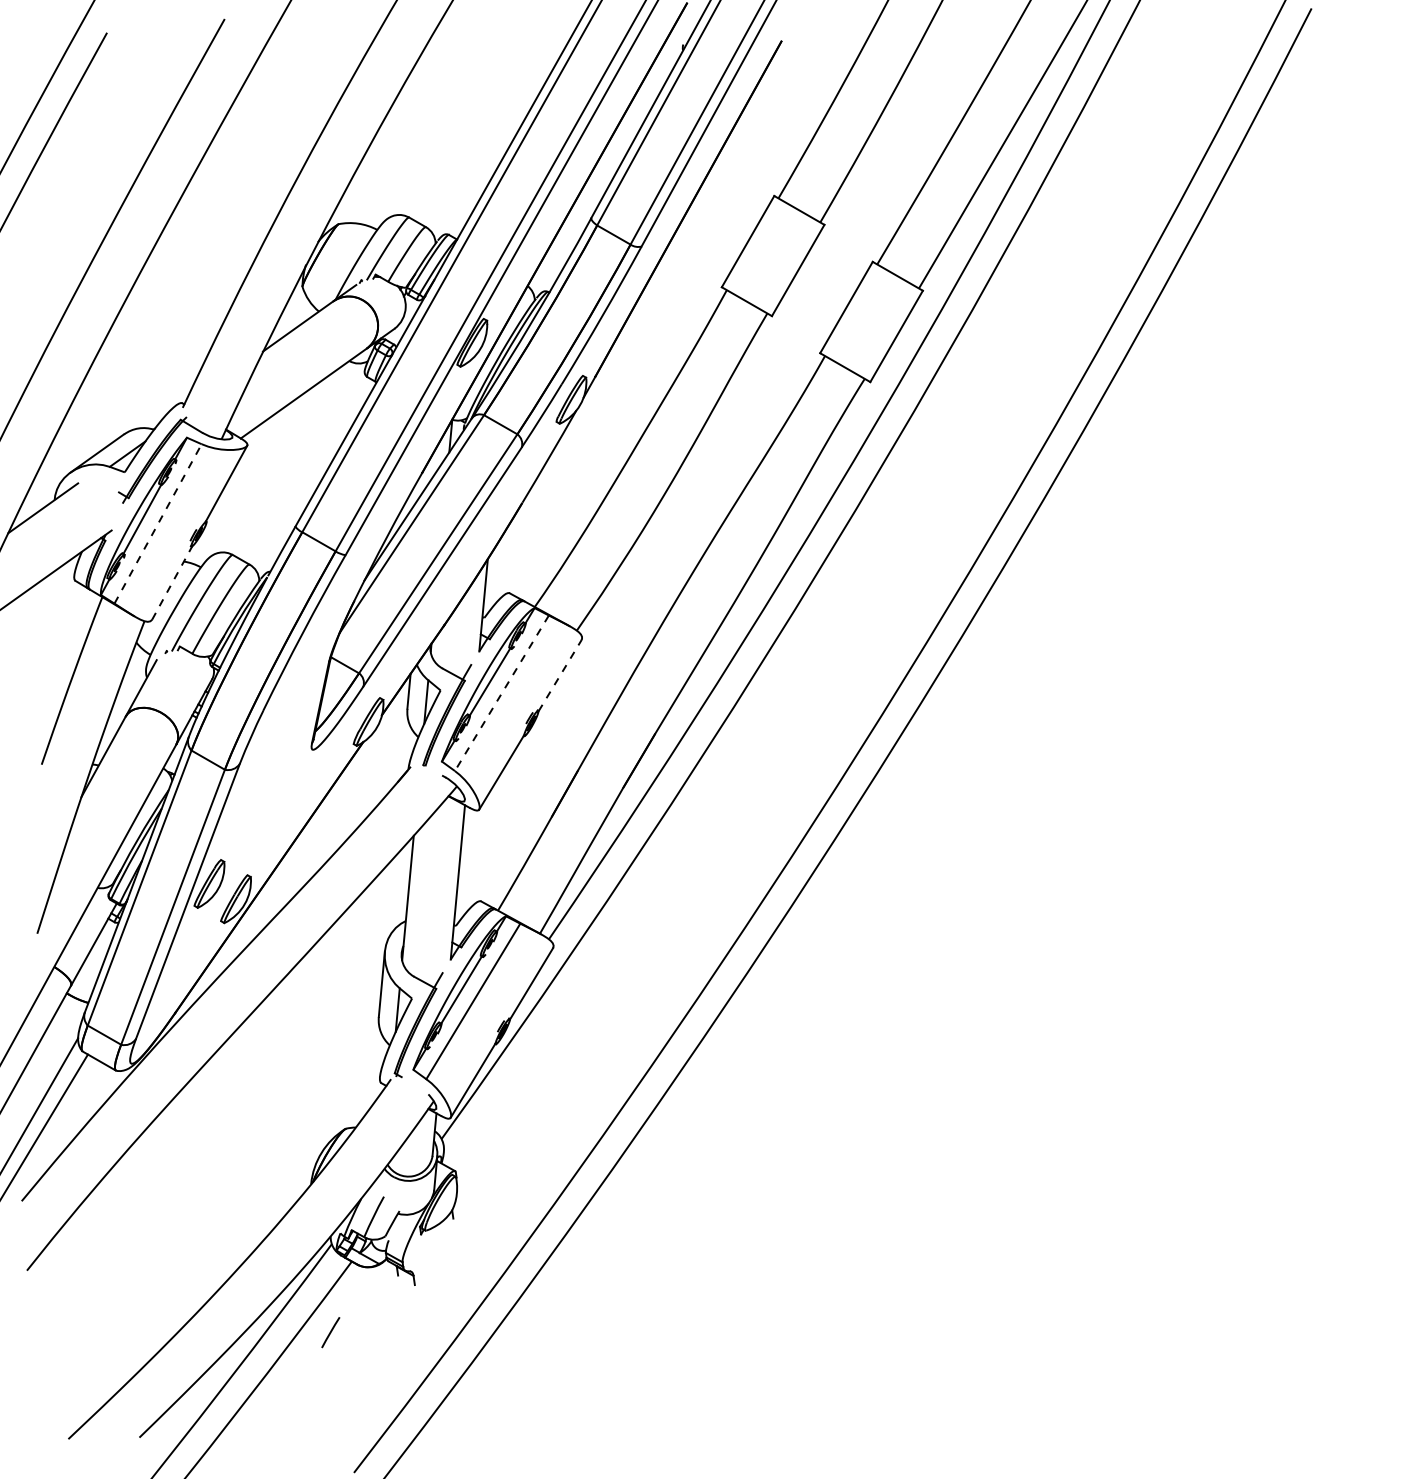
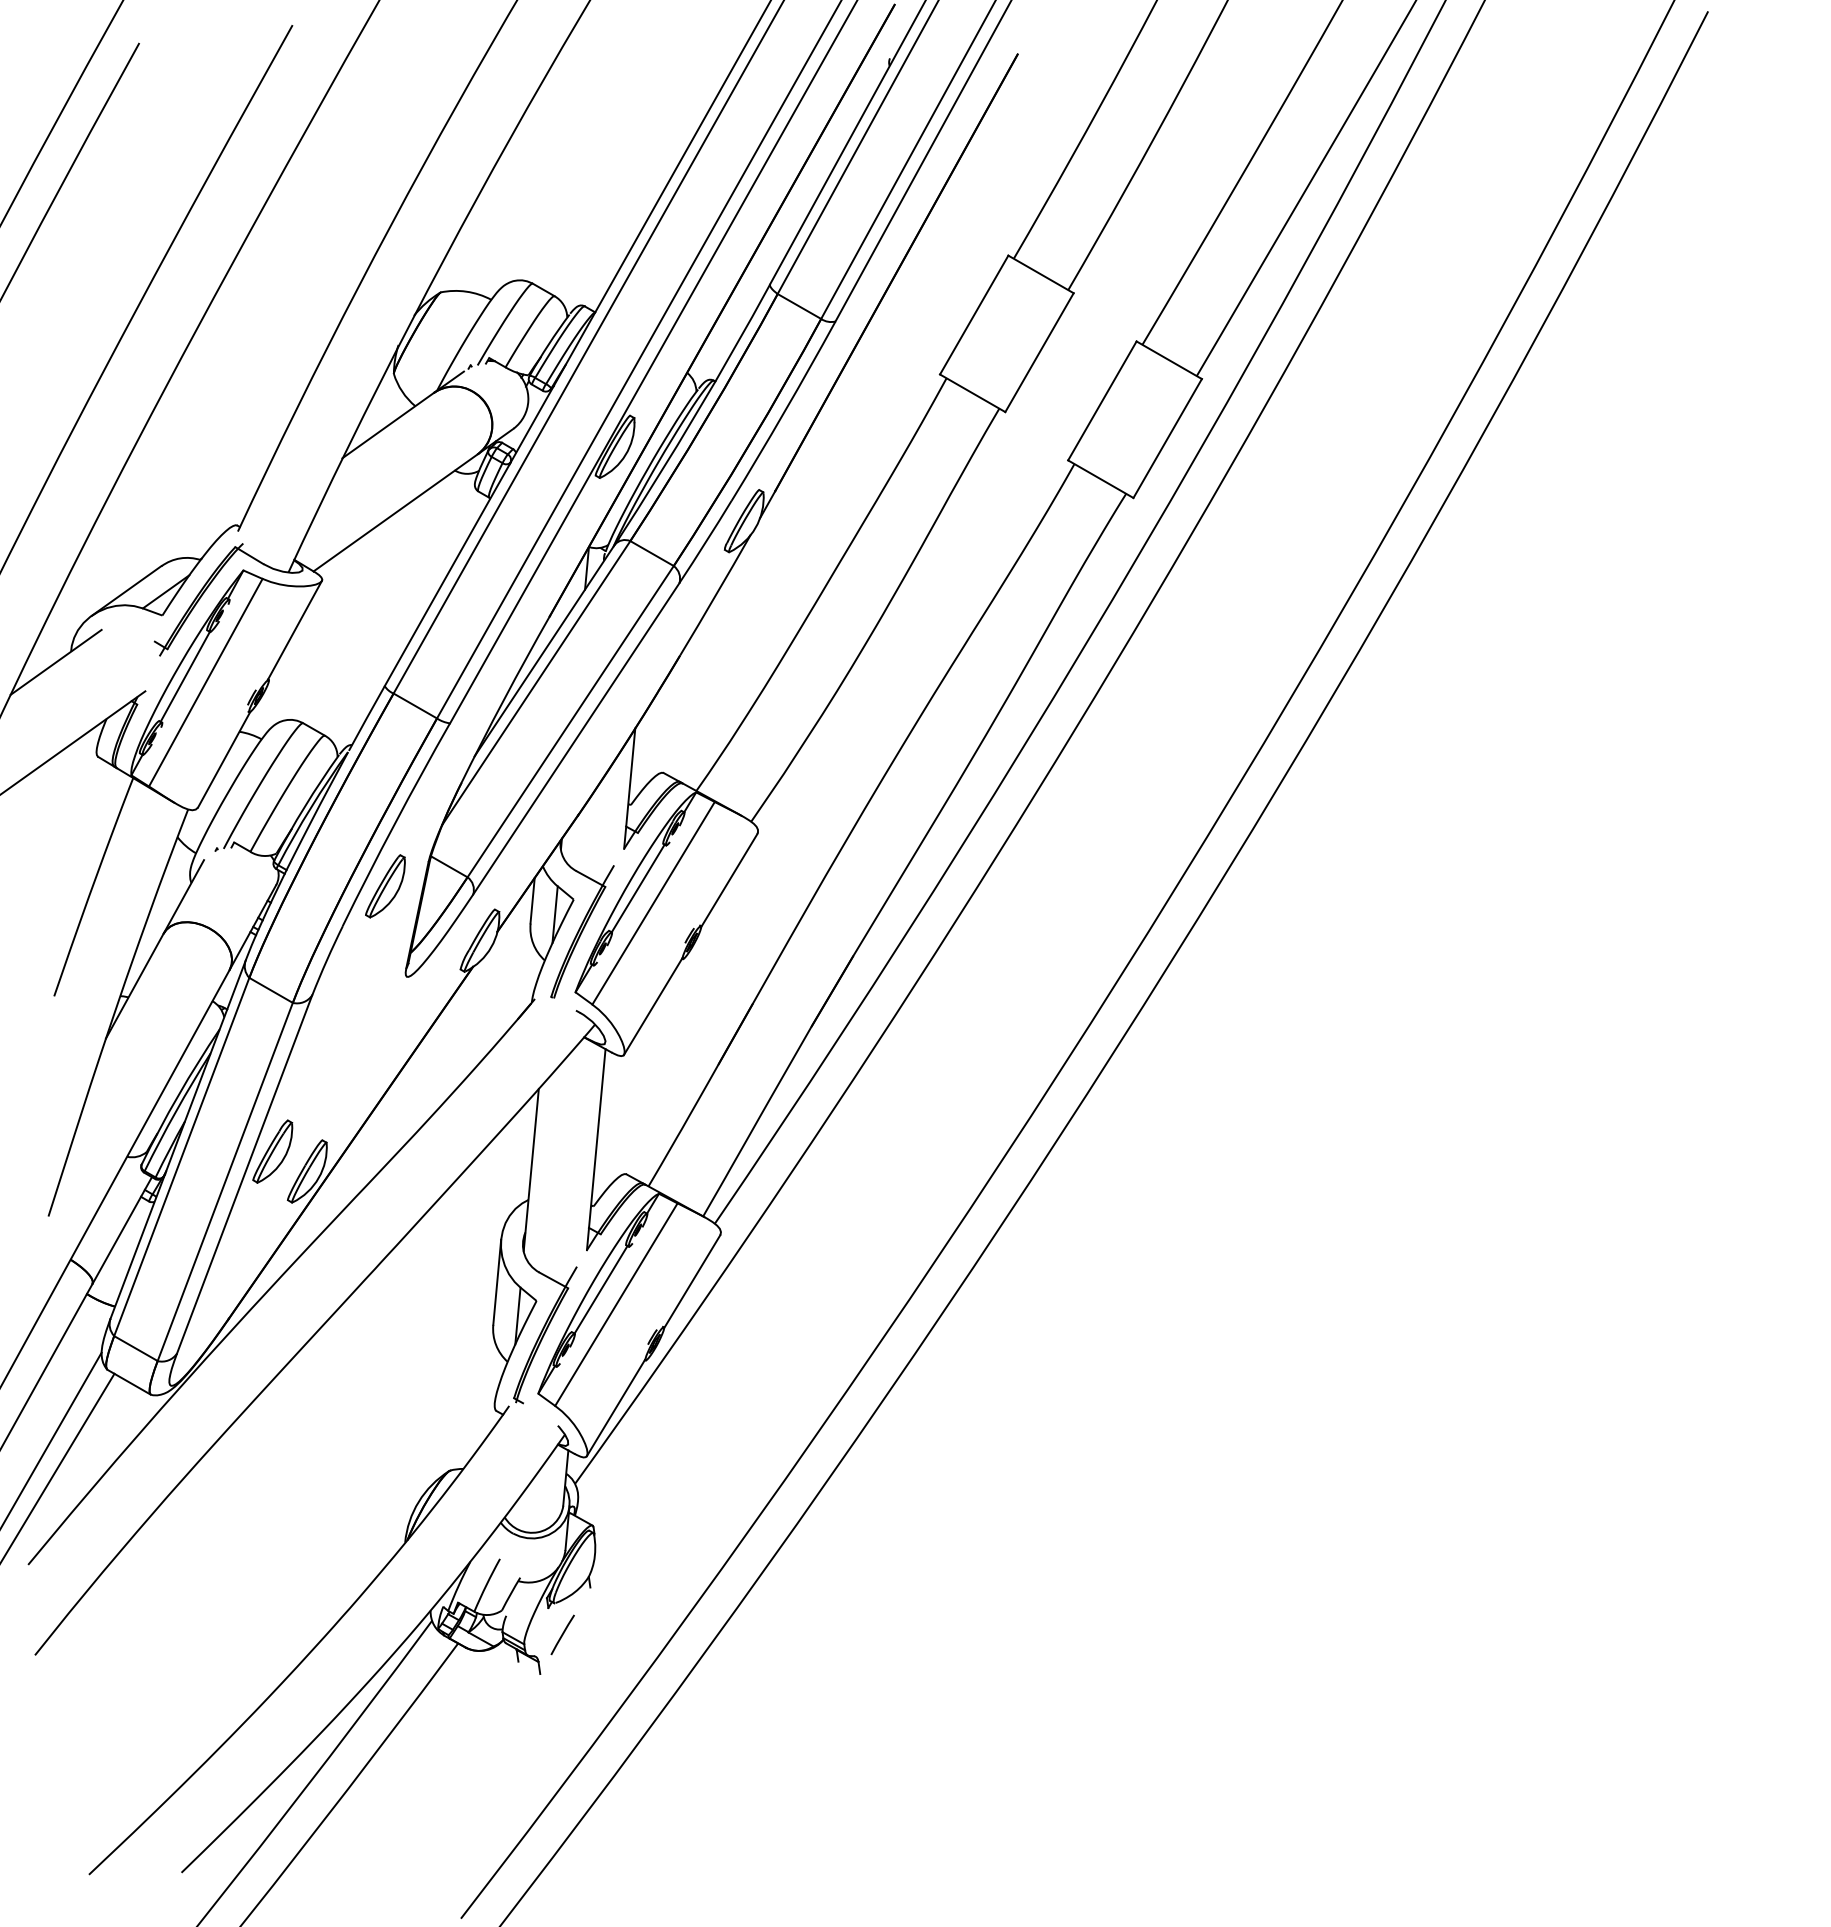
line: (158, 523) -> (206, 682), dashed -> solid
line: (172, 582) -> (224, 759), dashed -> solid
line: (560, 675) -> (729, 880), dashed -> solid
part: (296, 680) -> (385, 886), added
line: (501, 693) -> (653, 903), dashed -> solid
line: (330, 1332) -> (562, 1634), moved

